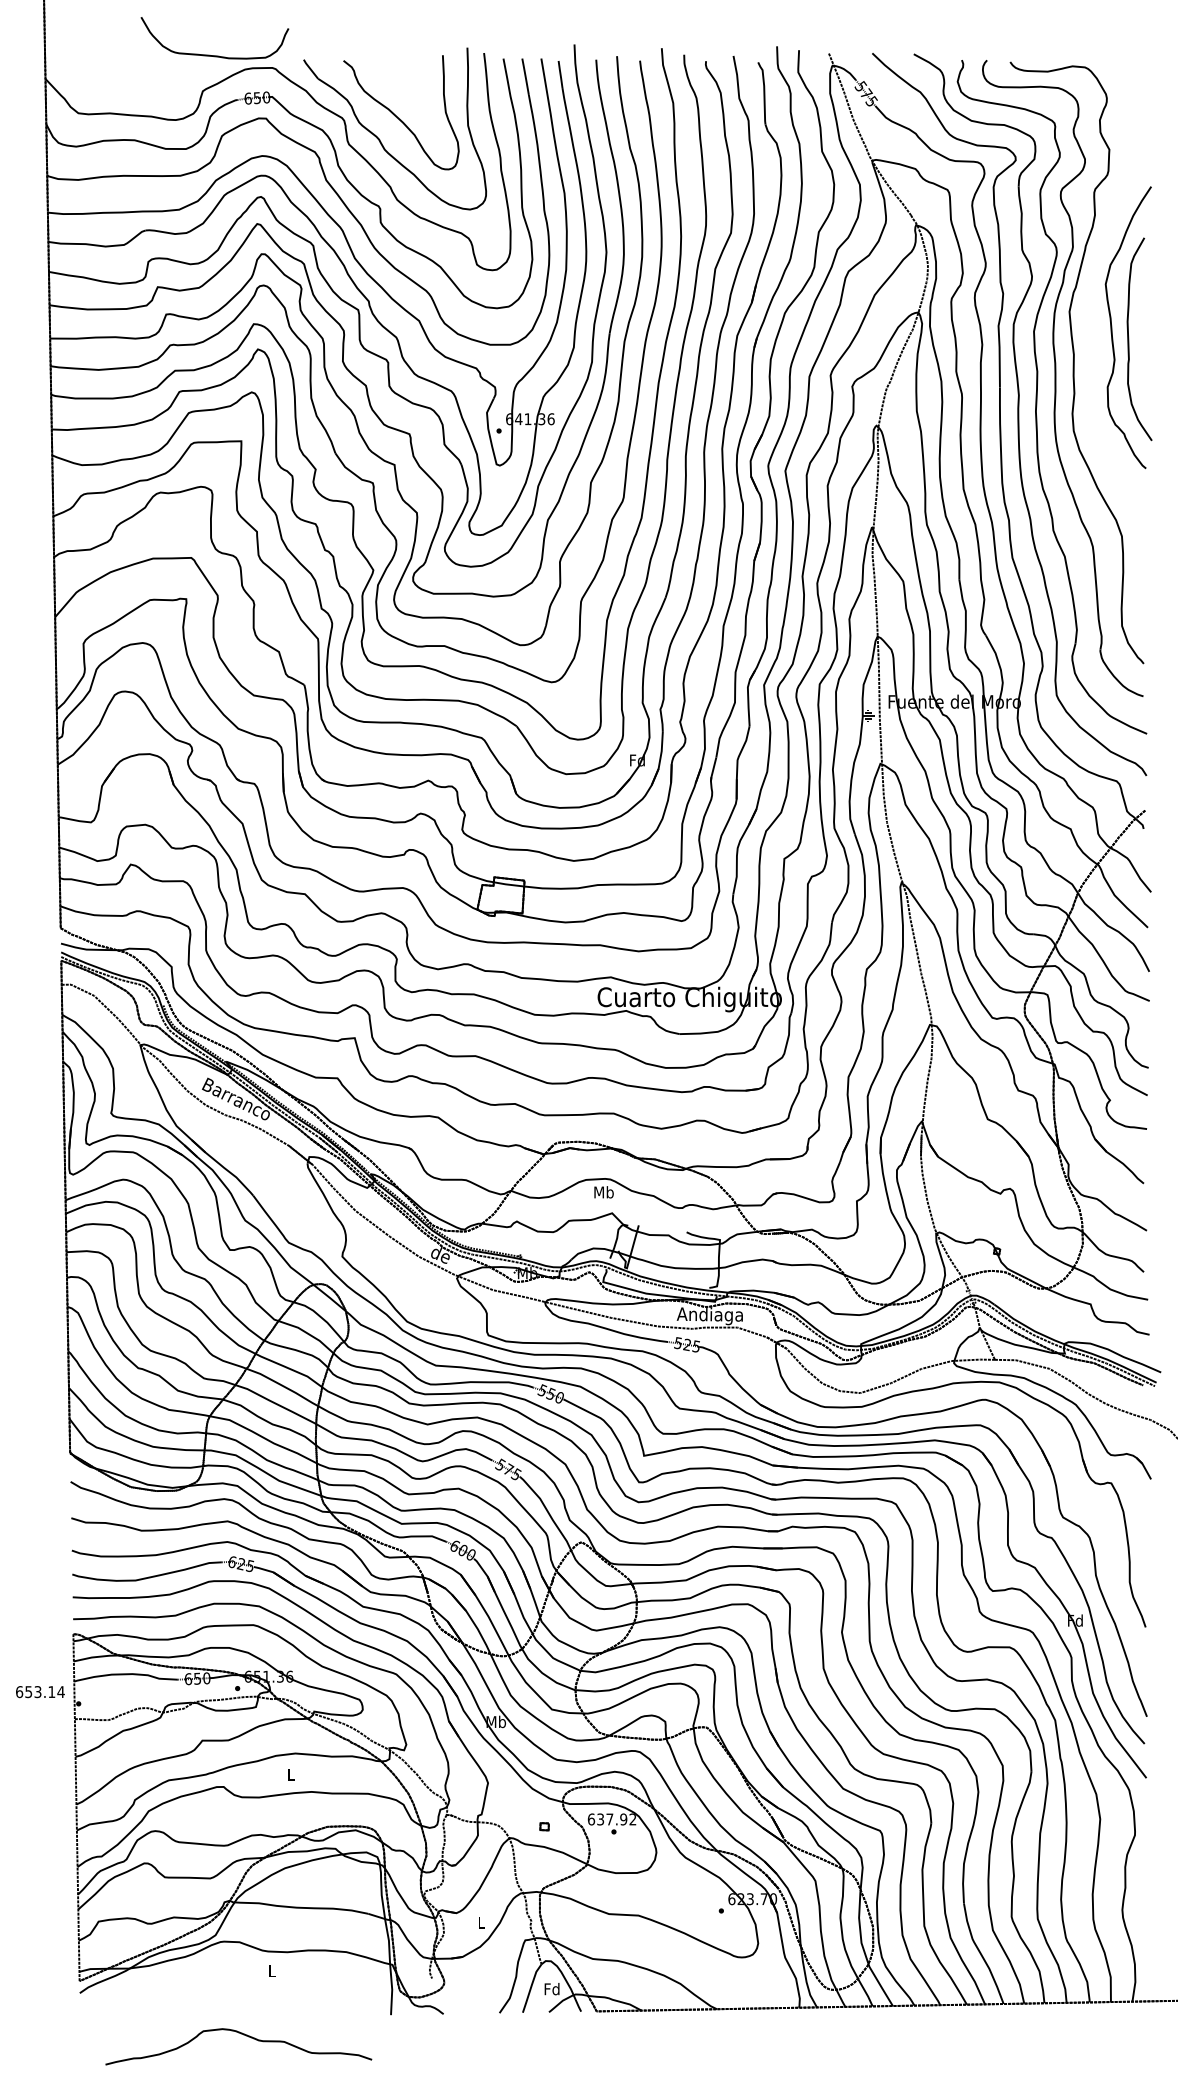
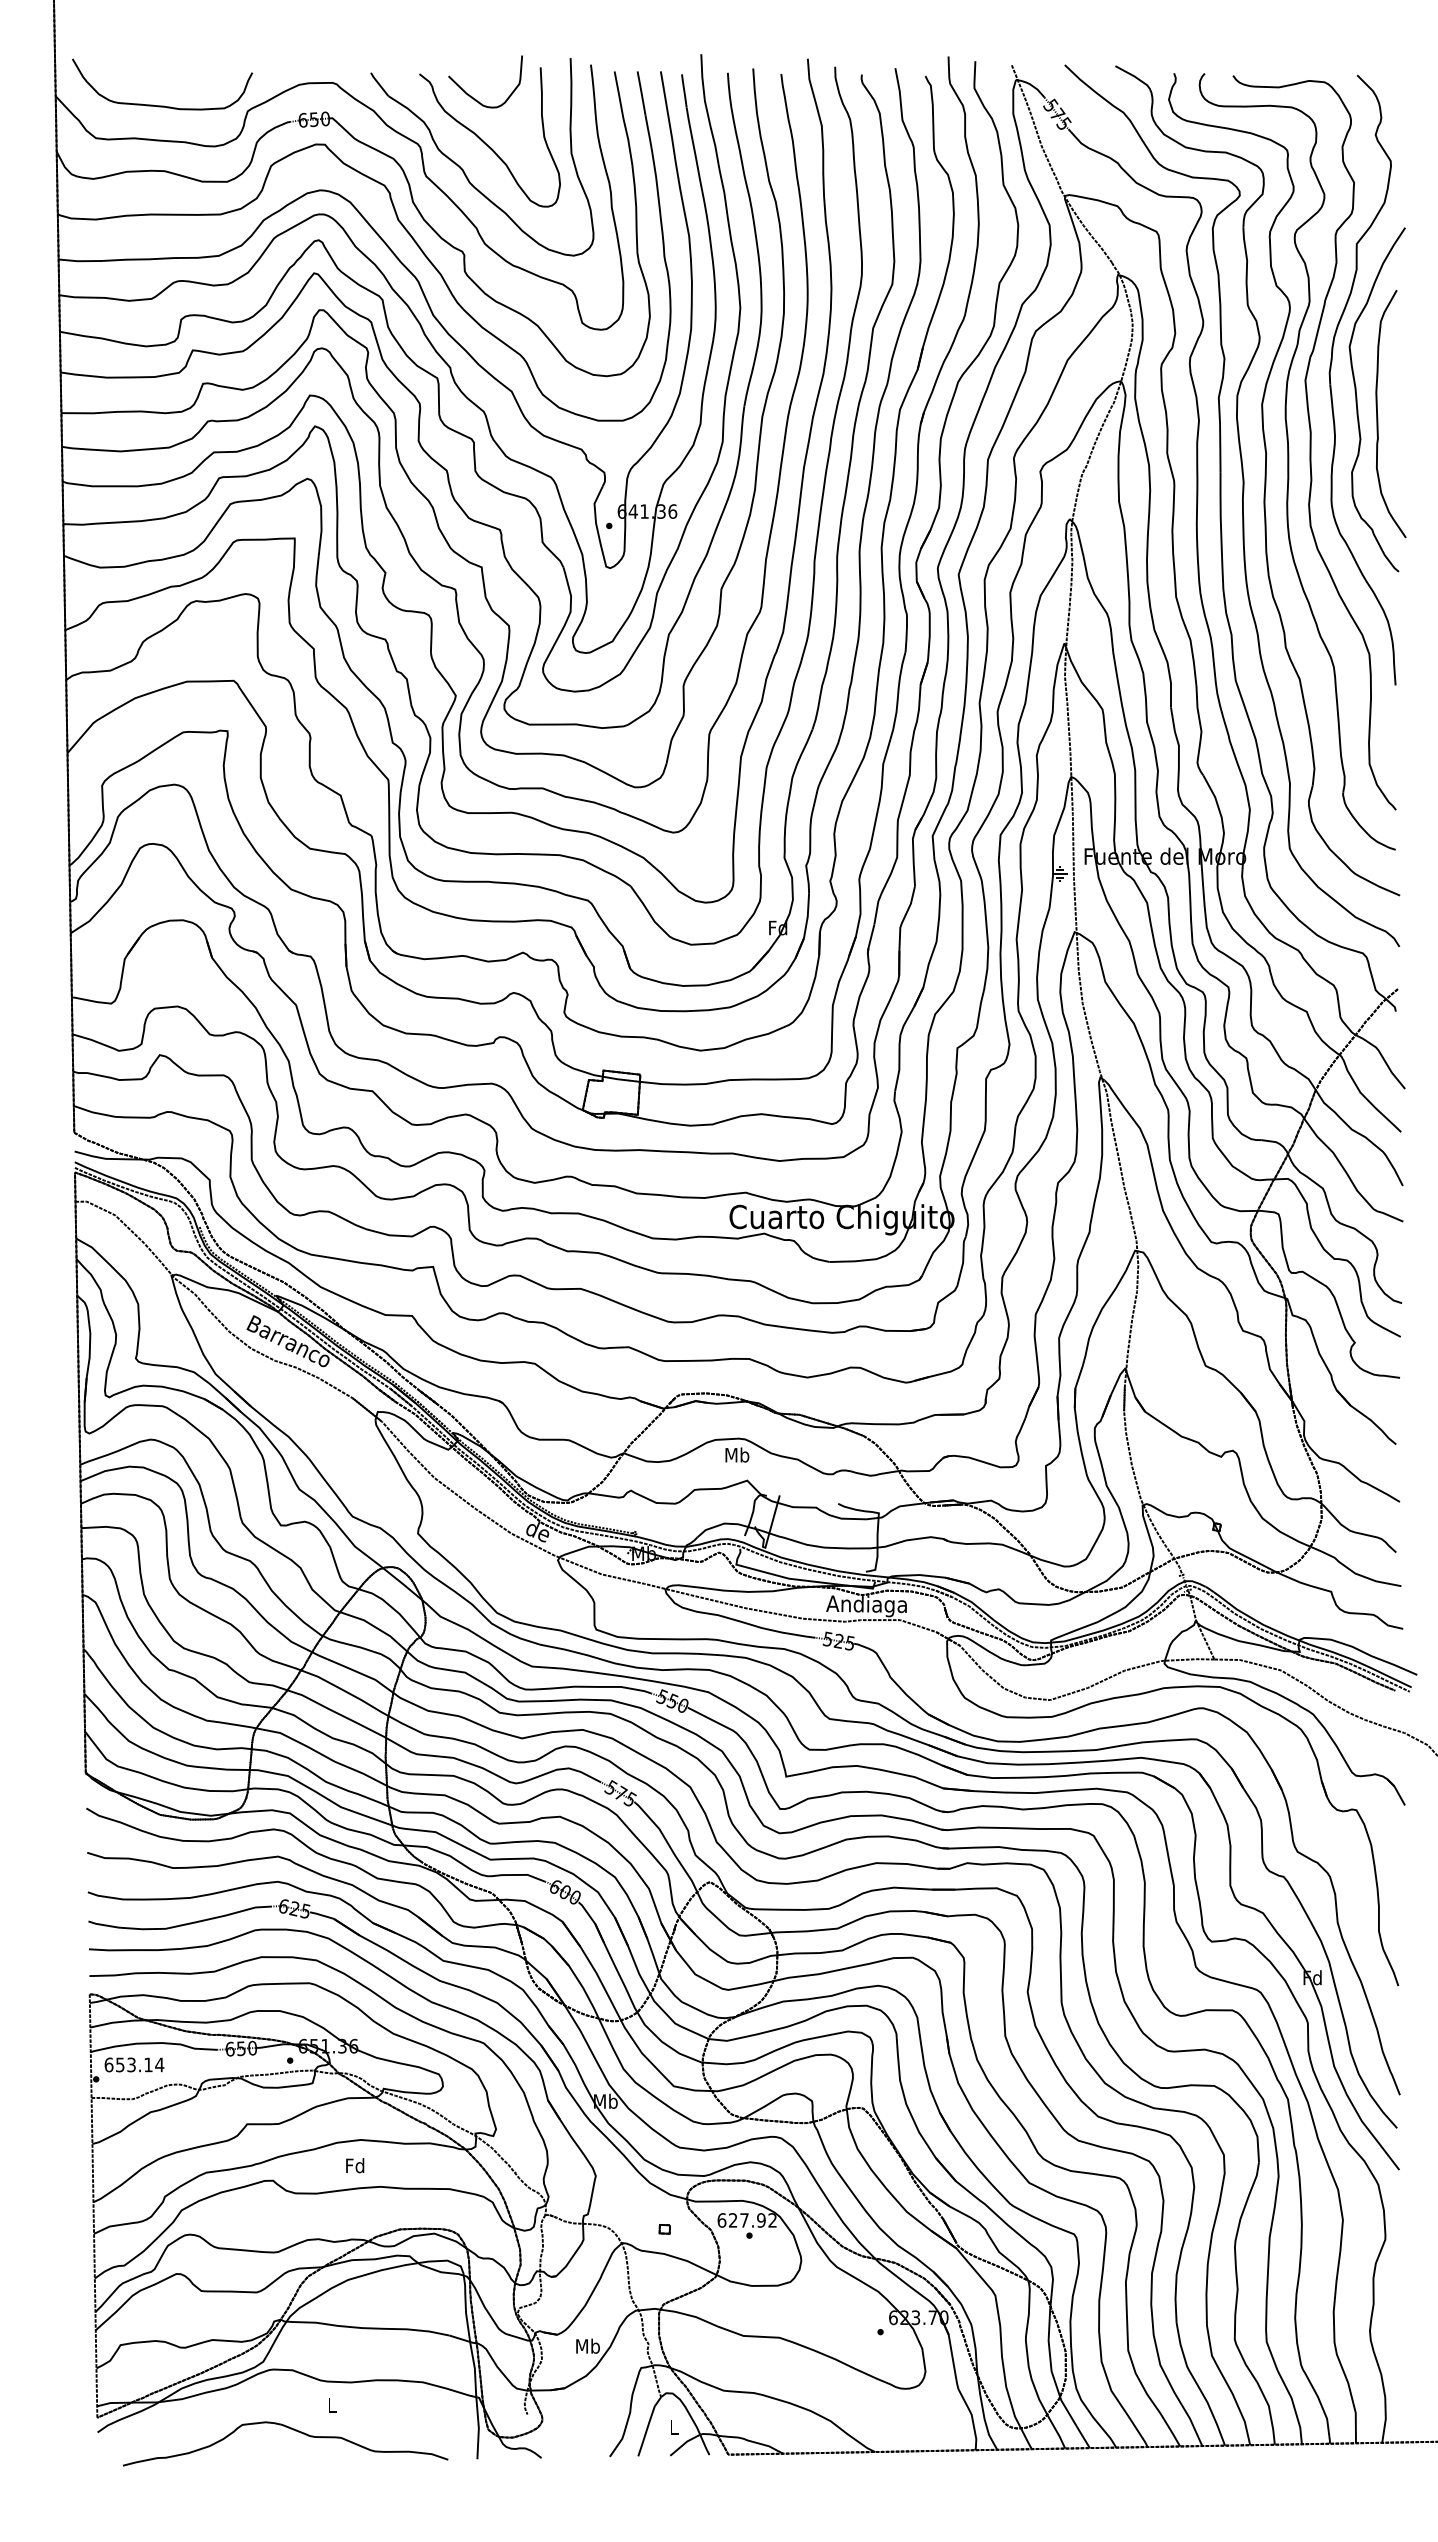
curve: (214, 55) -> (162, 105), moved
curve: (389, 80) -> (475, 98), added
part: (1090, 314) -> (1331, 383), added
text: (40, 1691) -> (134, 2064), moved
text: (291, 1774) -> (355, 2165), L -> Fd
text: (600, 1819) -> (733, 2220), 637.92 -> 627.92
text: (481, 1921) -> (587, 2345), L -> Mb
text: (551, 1989) -> (673, 2427), Fd -> L
curve: (242, 2035) -> (290, 2429), moved

